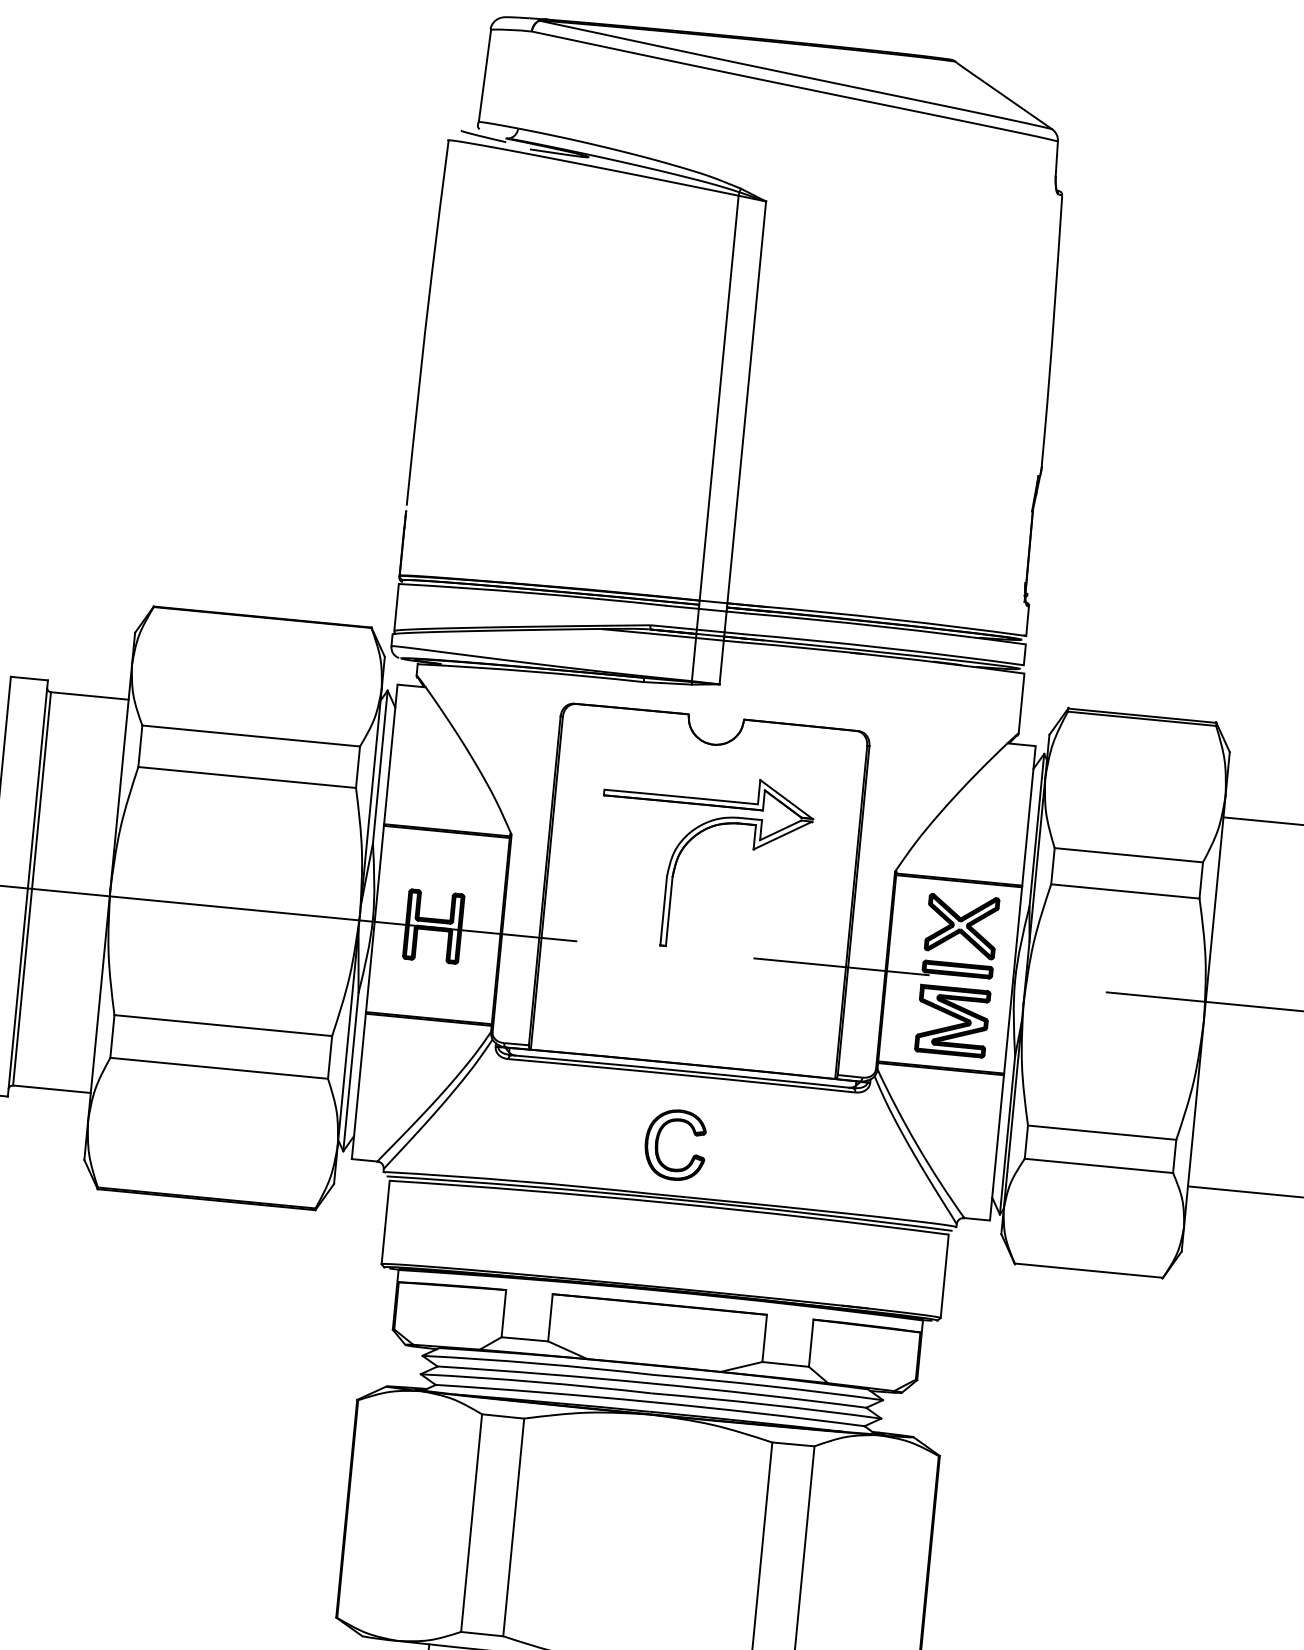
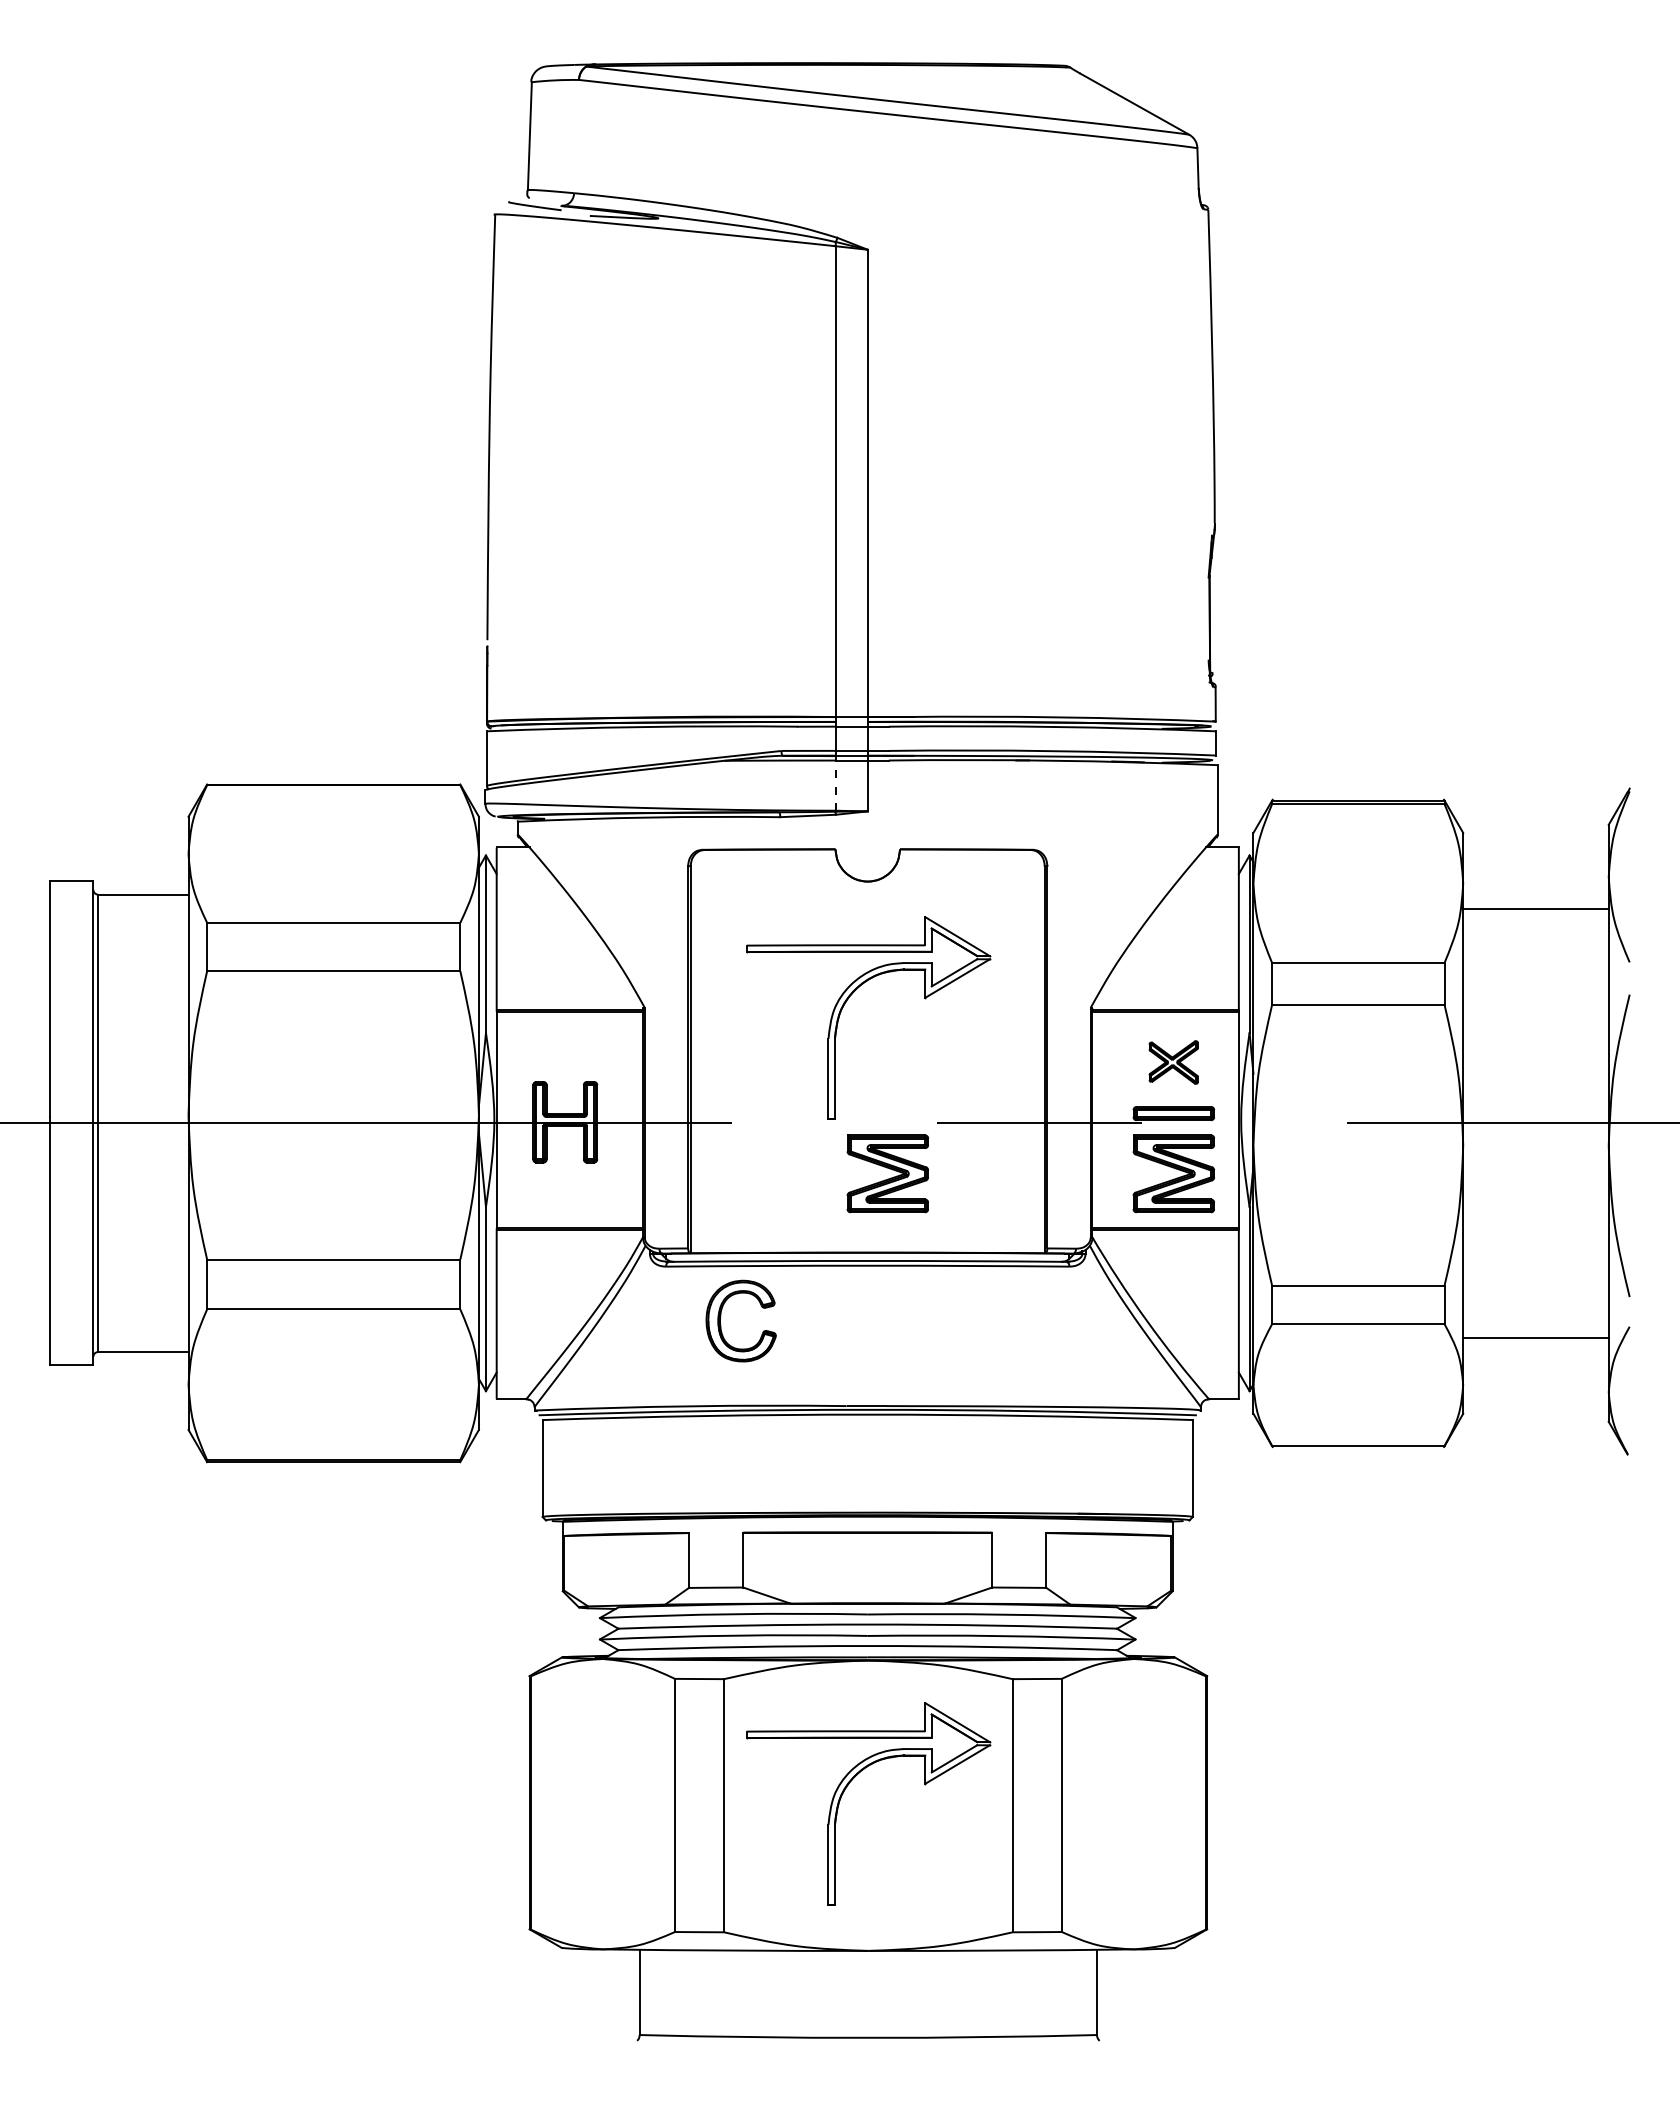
line: (693, 659) -> (835, 785), solid -> dashed
part: (961, 925) -> (1173, 1062), size x0.6
part: (706, 997) -> (887, 1173), added
part: (659, 1139) -> (721, 1316), moved
part: (619, 1524) -> (845, 1790), added

